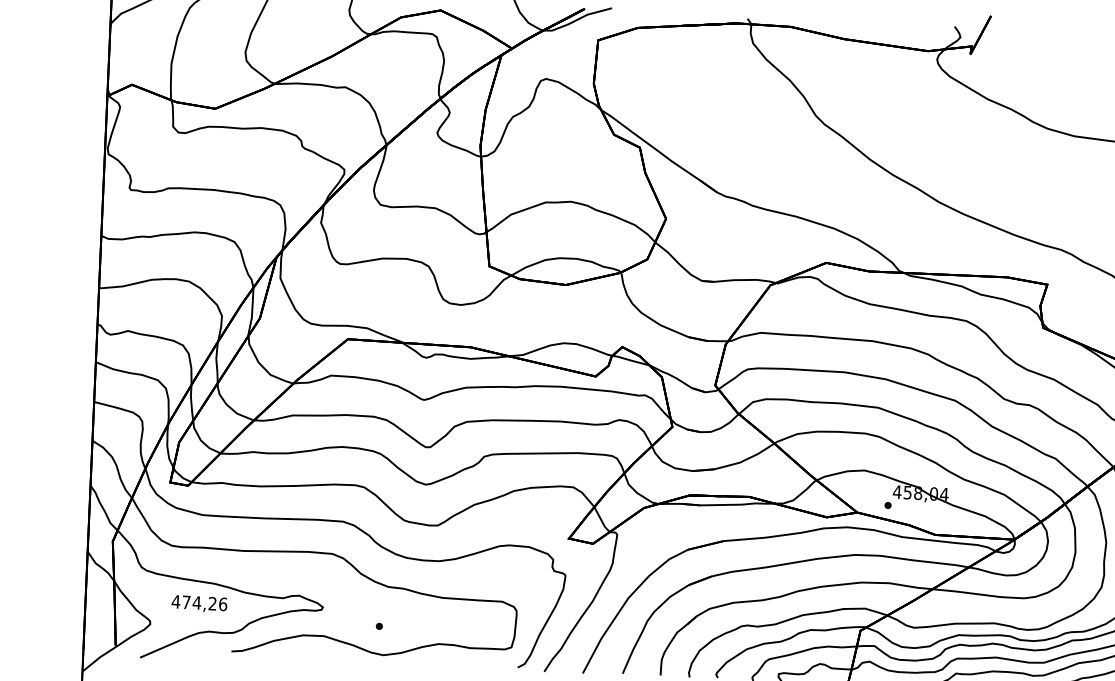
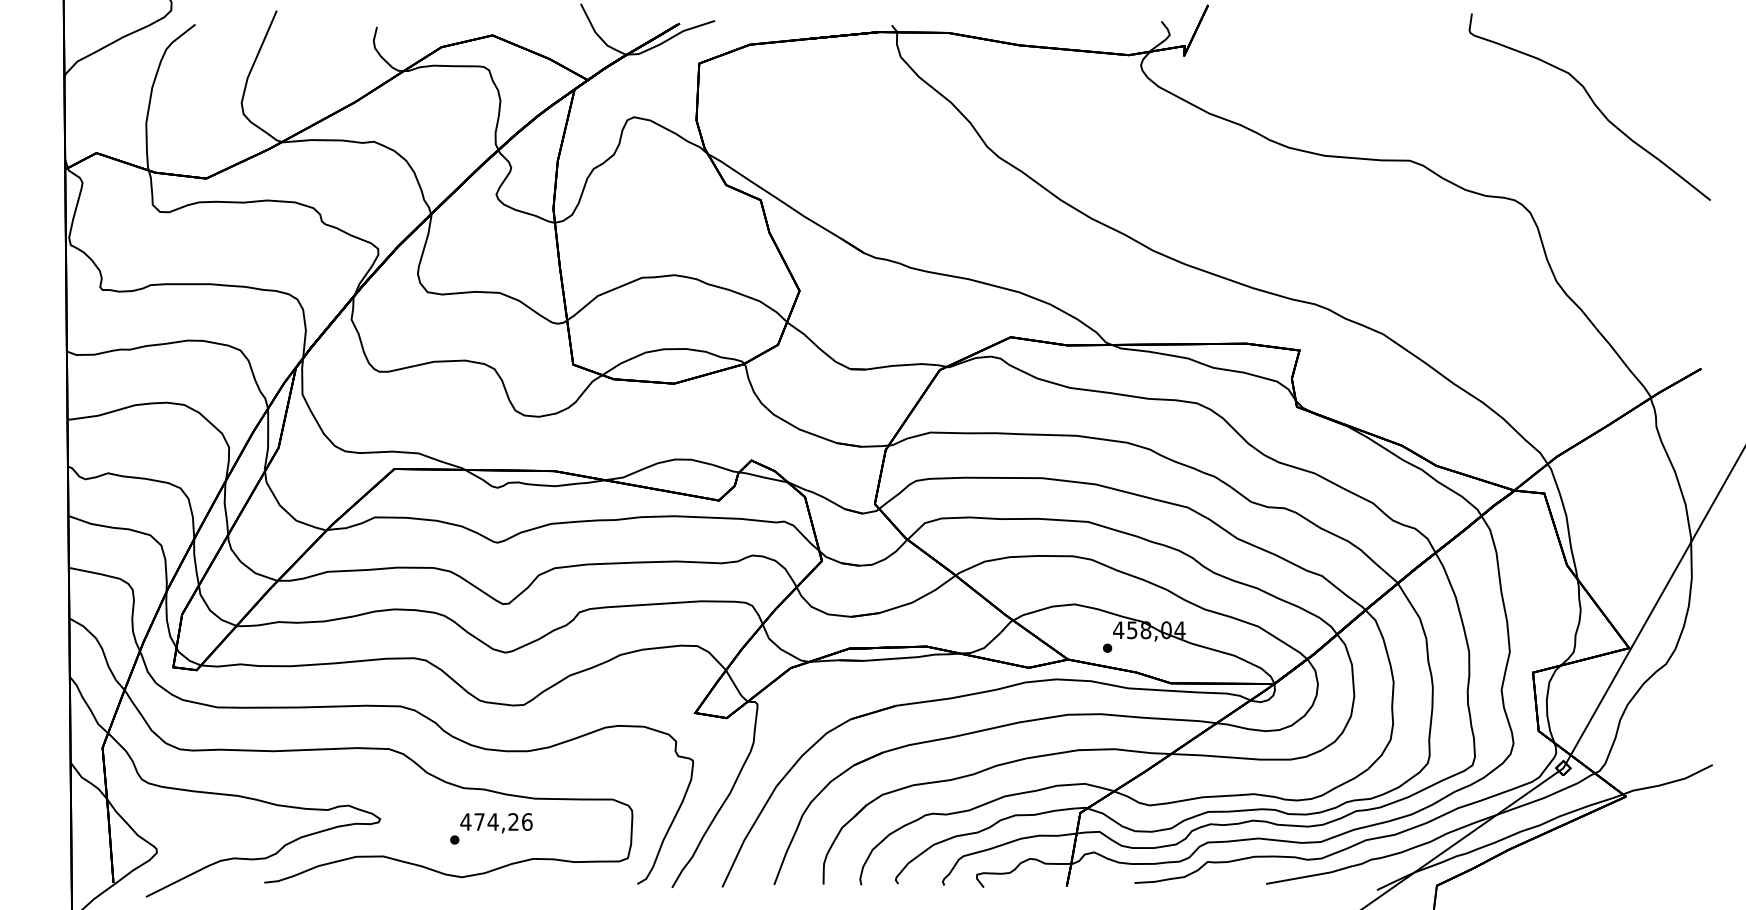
text: (199, 604) -> (496, 823), moved

